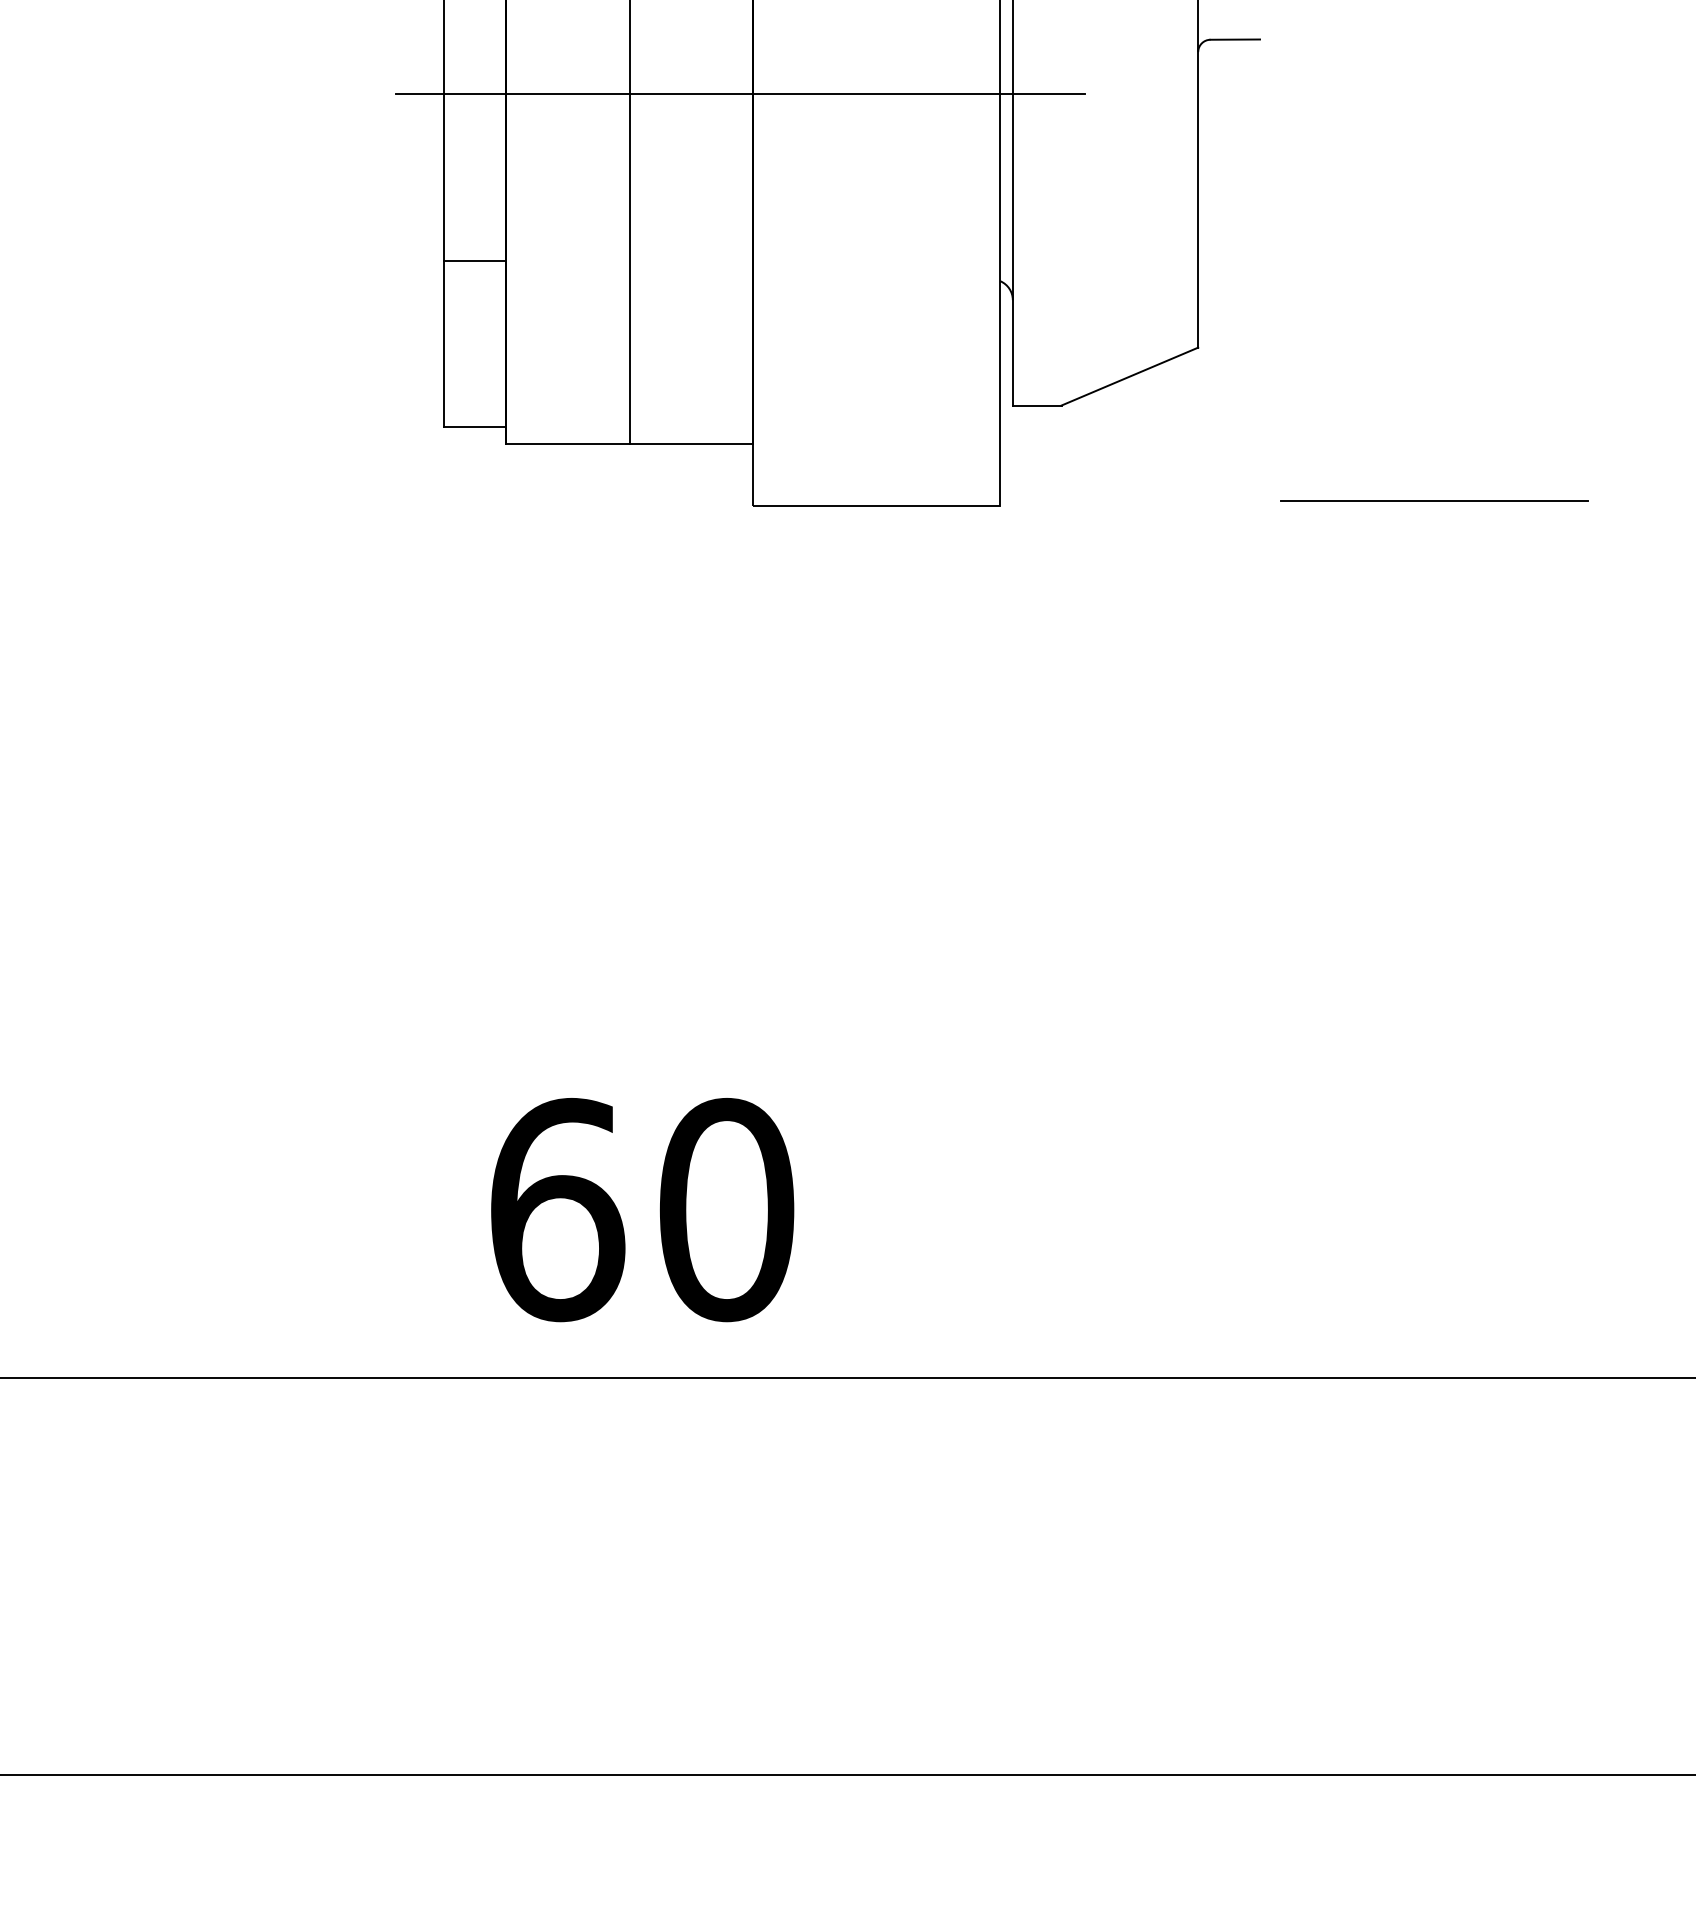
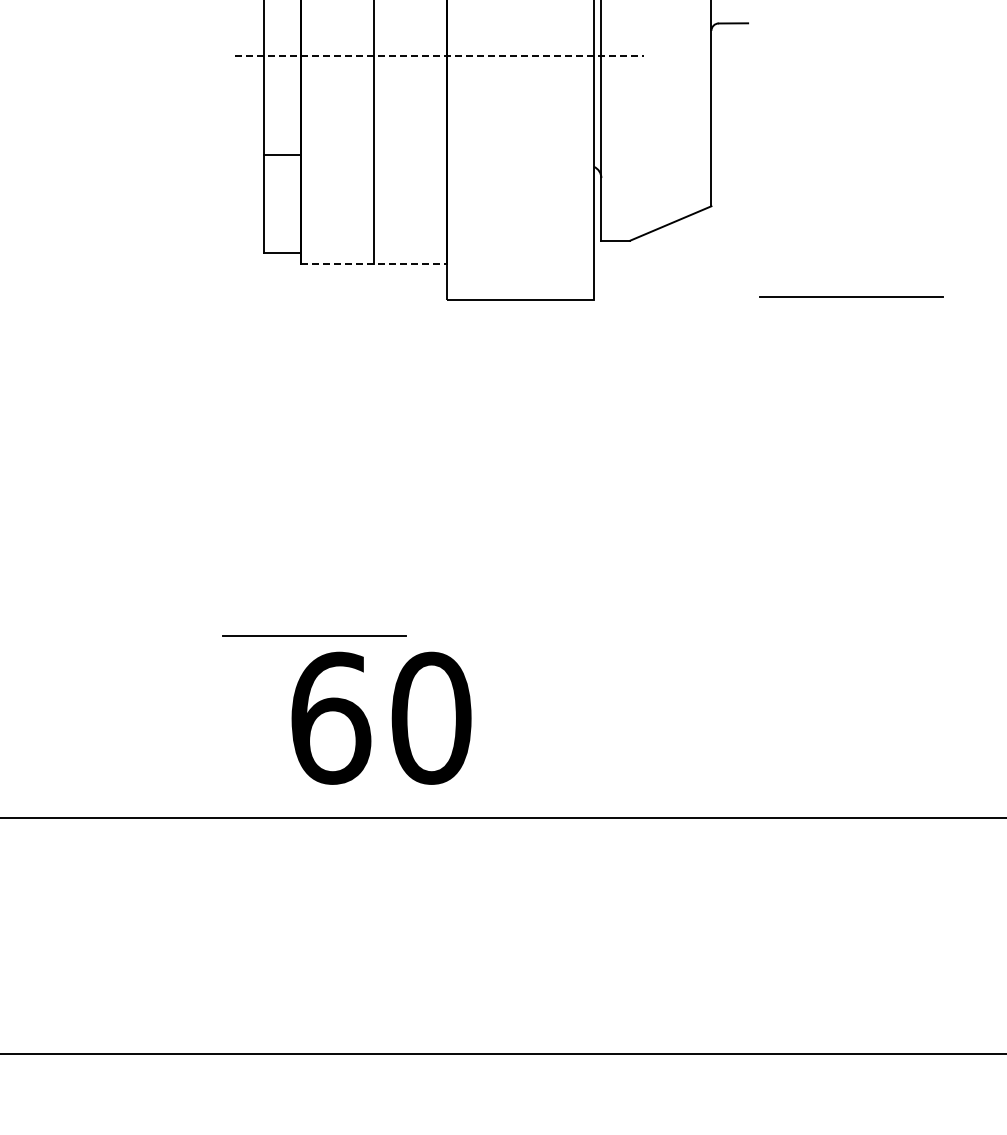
line: (740, 93) -> (439, 55), solid -> dashed
line: (630, 444) -> (374, 263), solid -> dashed
line: (529, 1070) -> (314, 635), added

